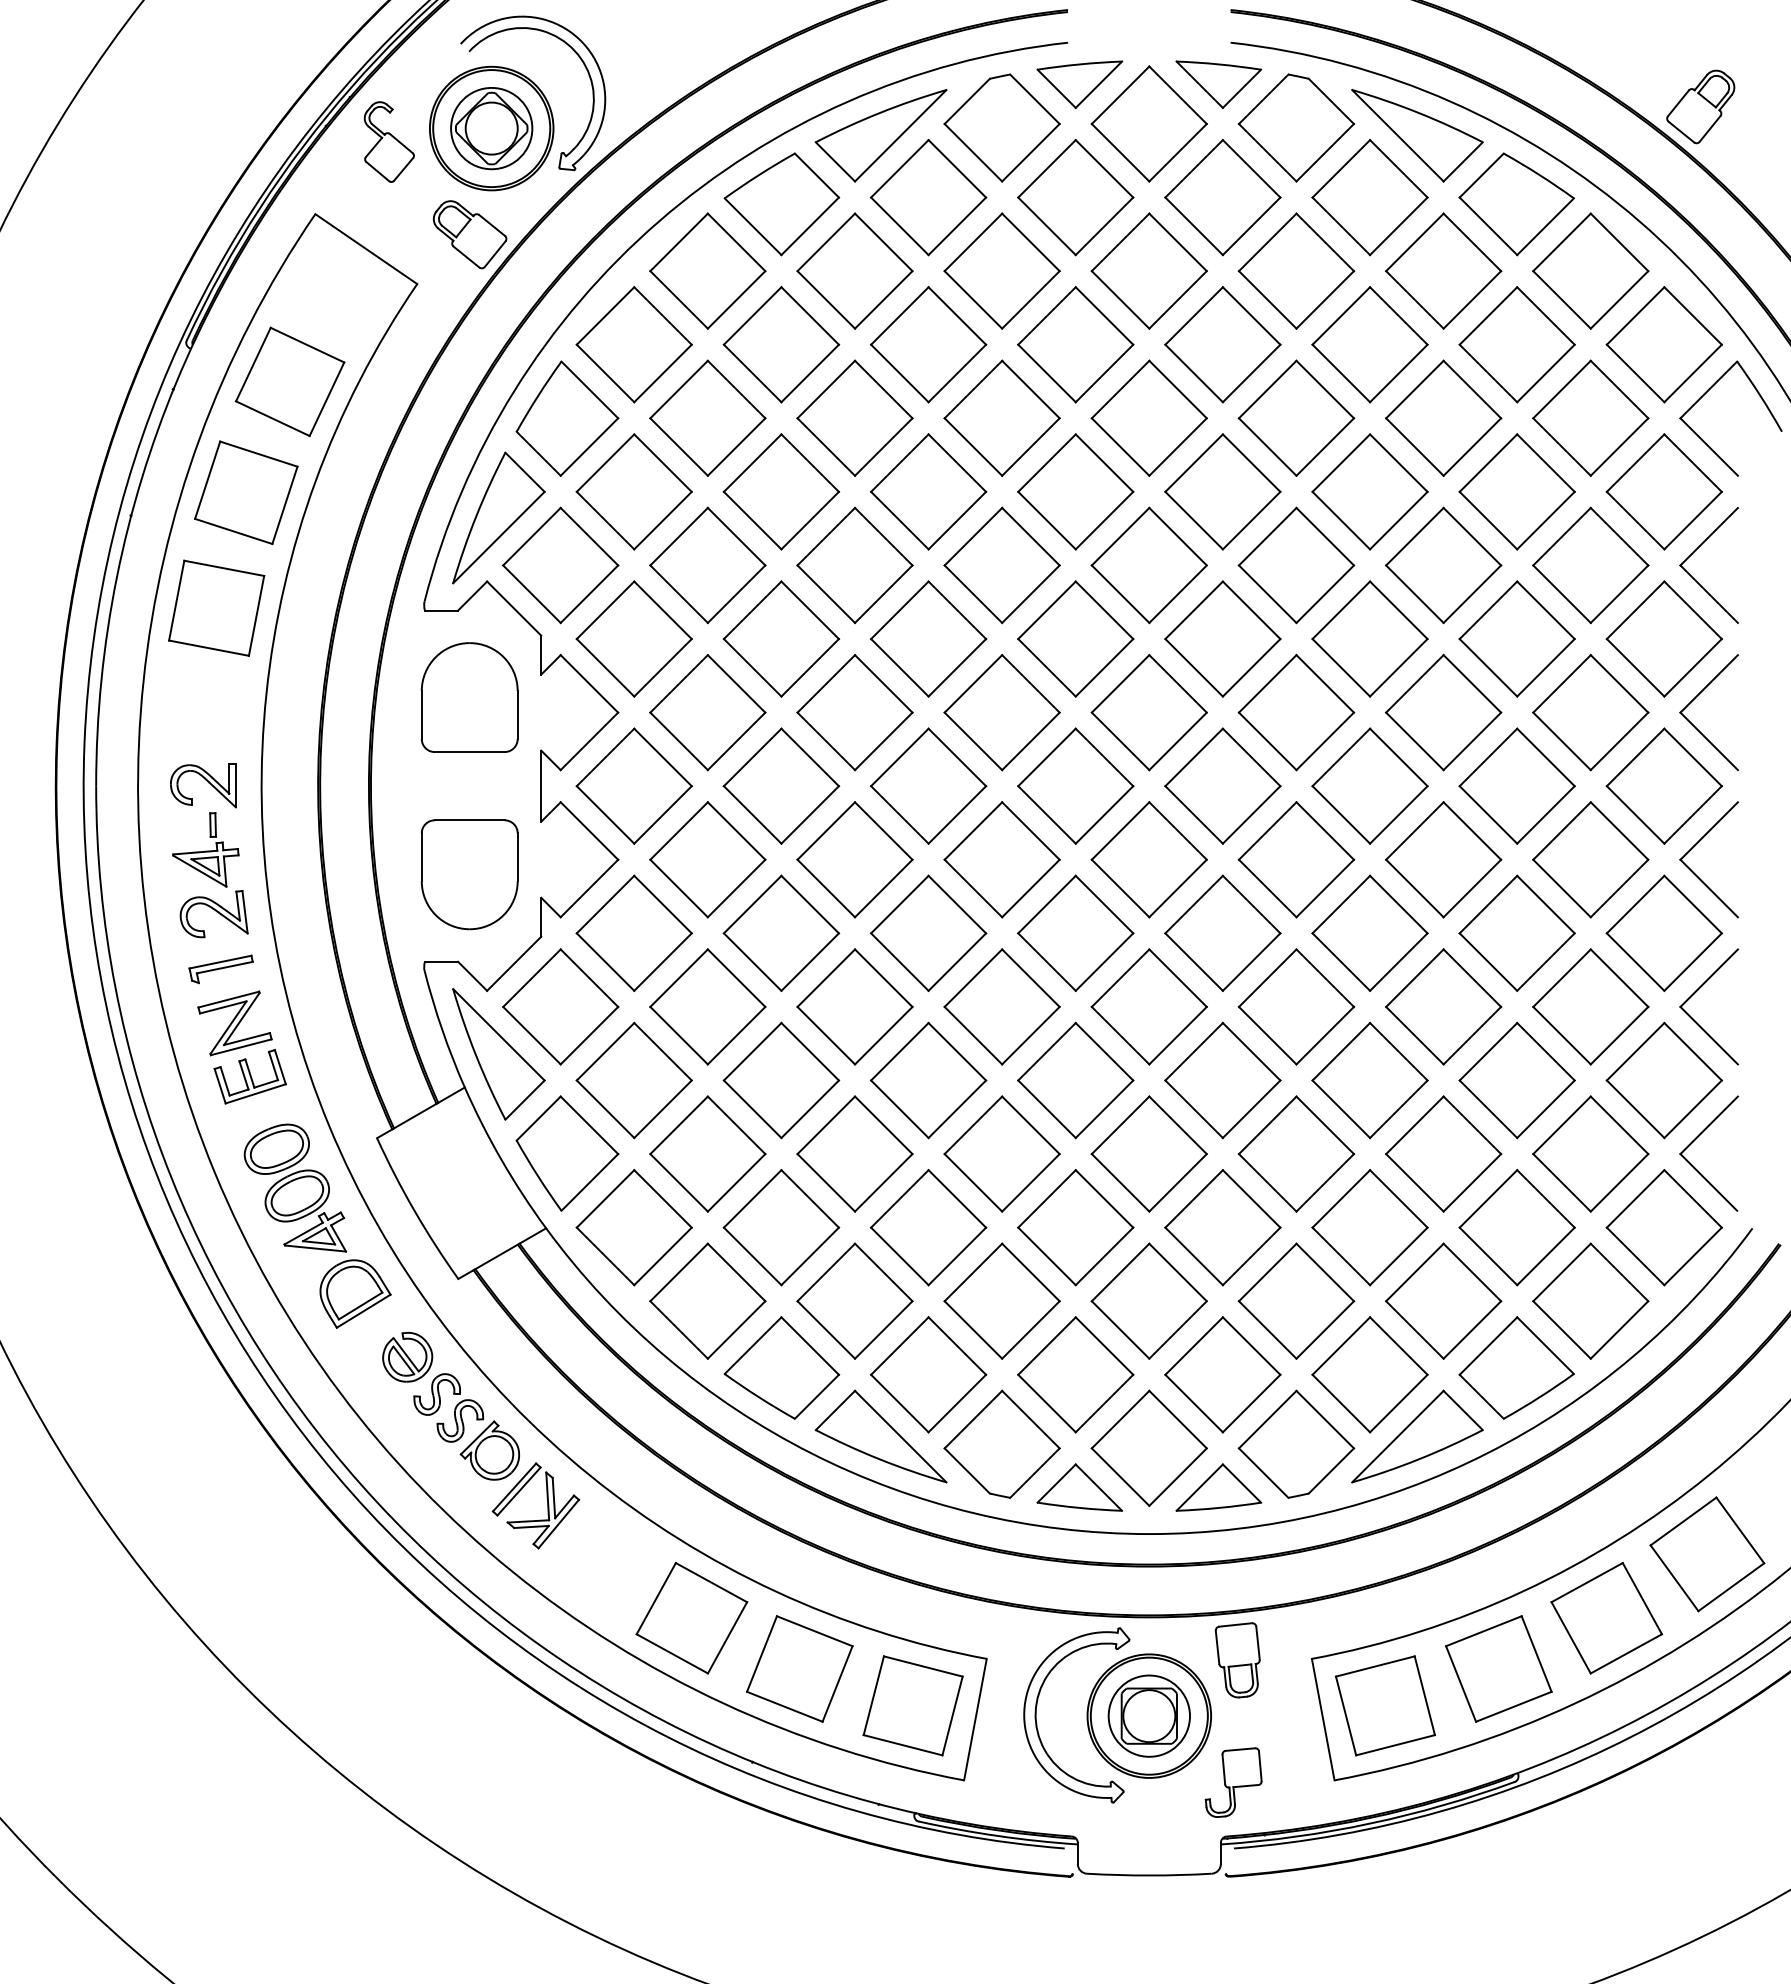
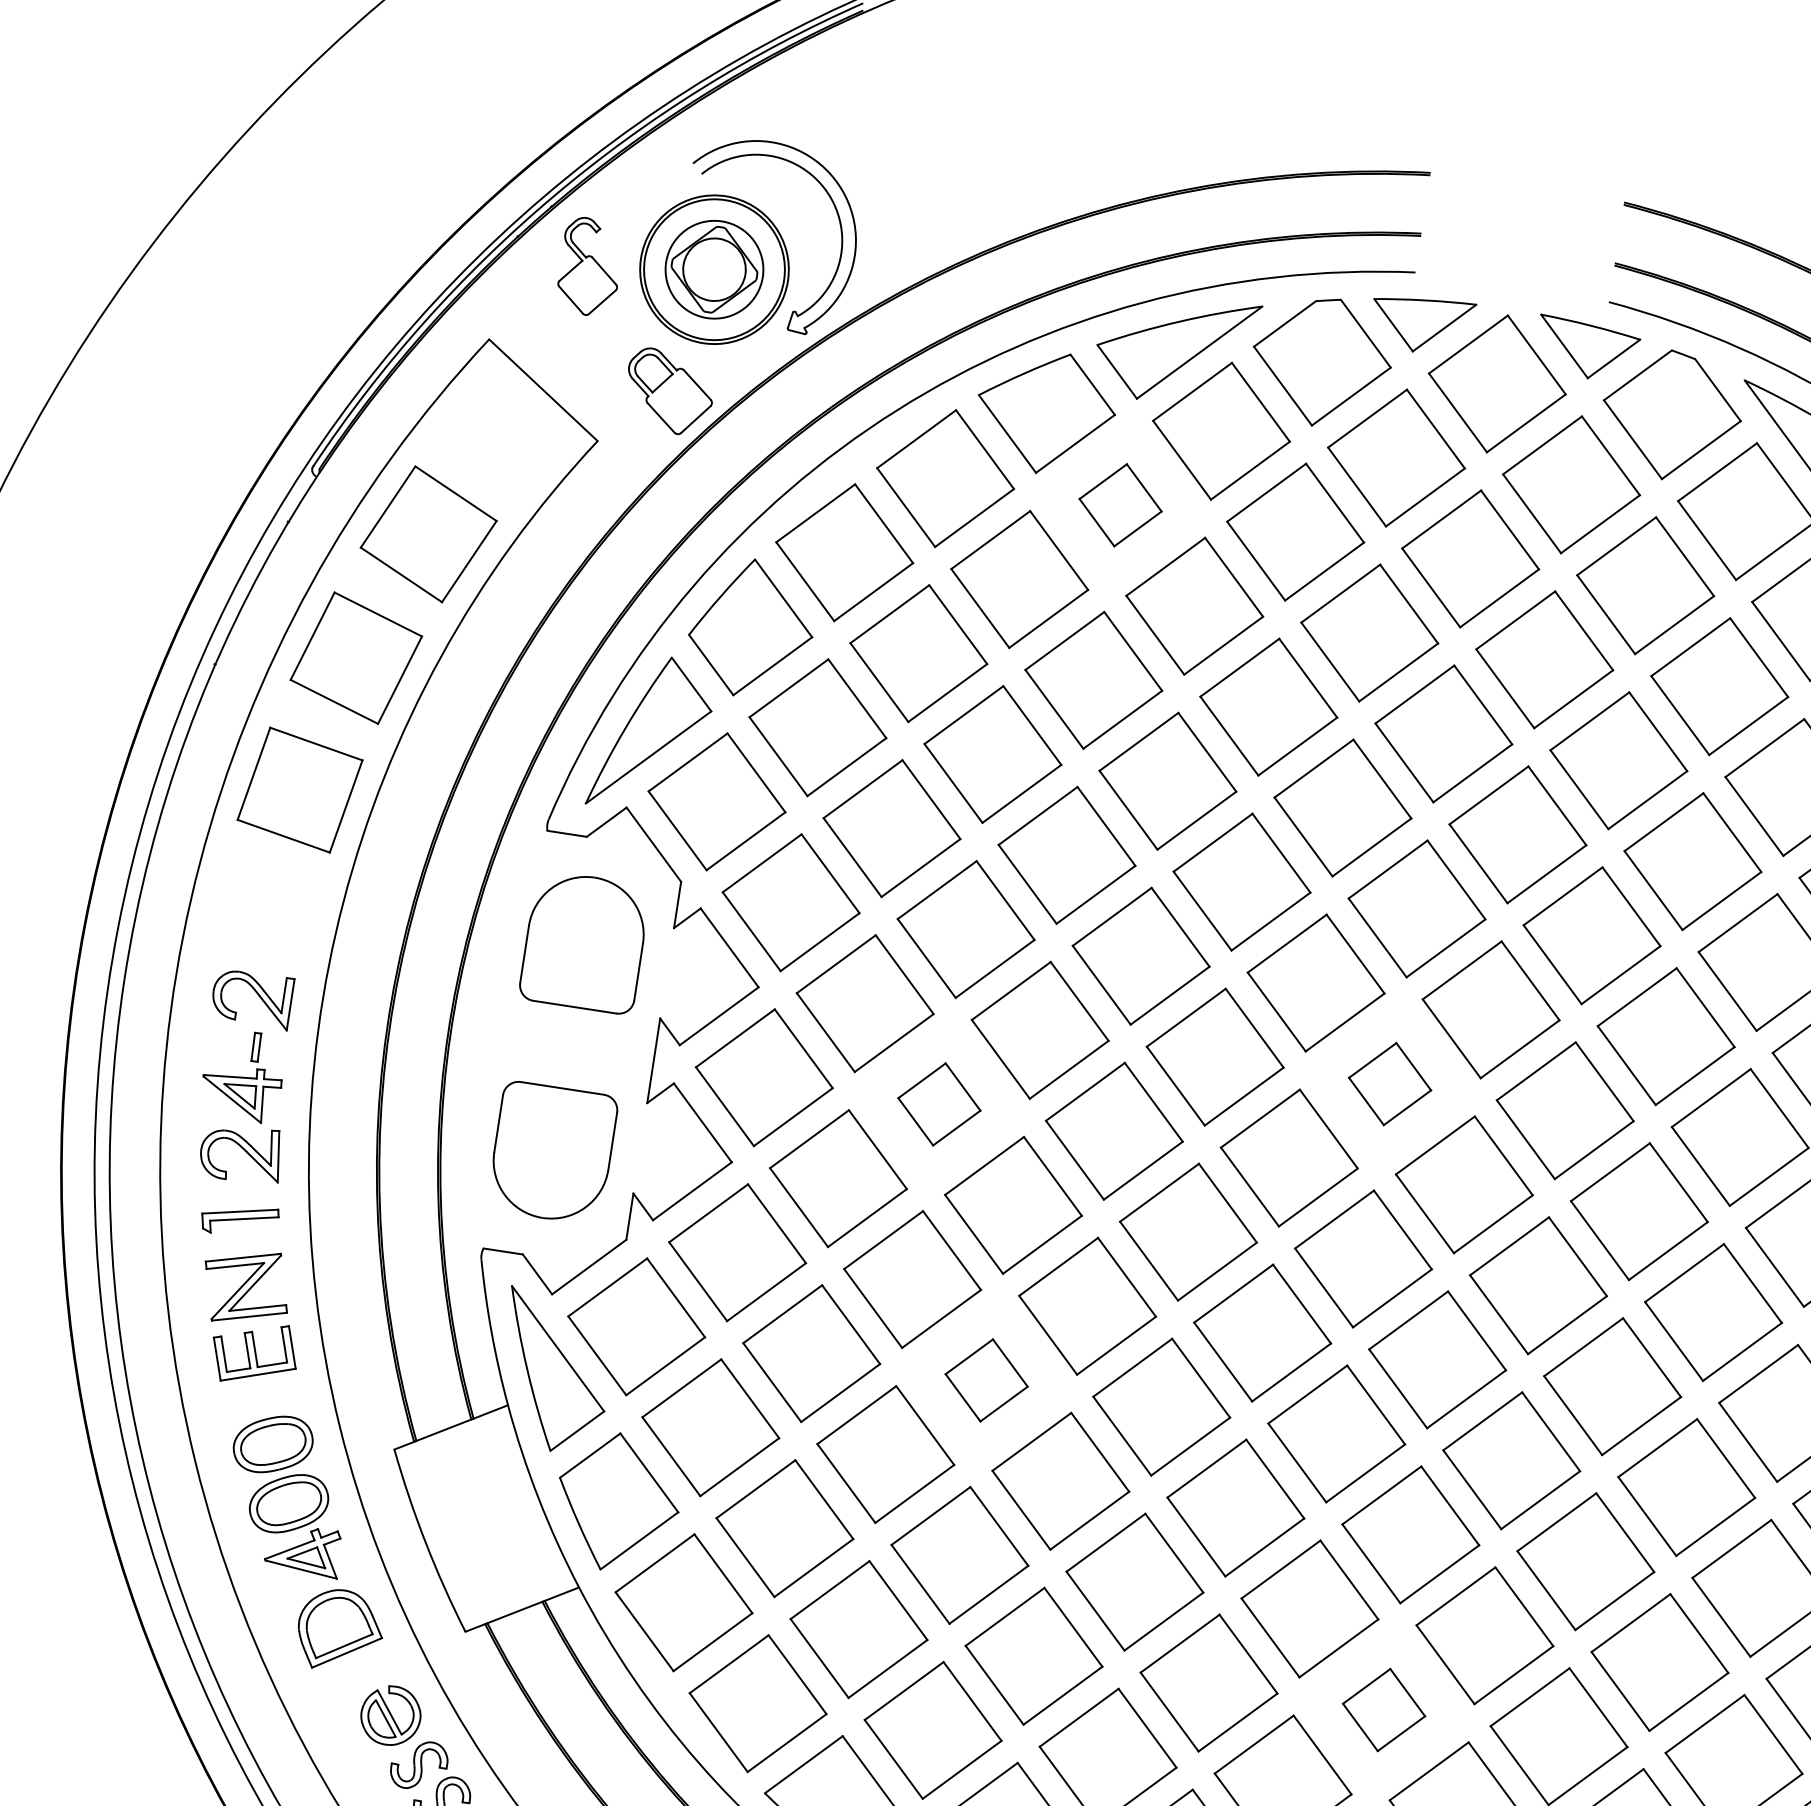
part: (854, 270) -> (1120, 504), size x0.6
part: (1148, 712) -> (1389, 1083), size x0.6
part: (781, 785) -> (939, 1103), size x0.6
part: (854, 1006) -> (986, 1379), size x0.6
part: (1222, 1227) -> (1383, 1709), size x0.6

